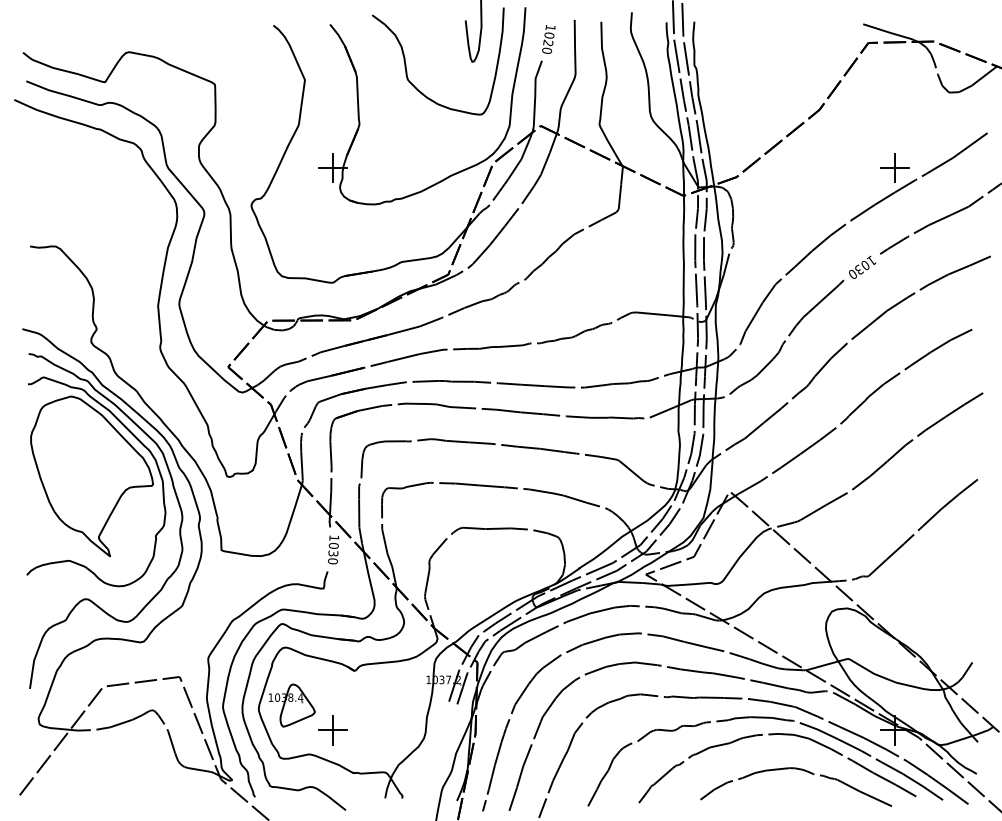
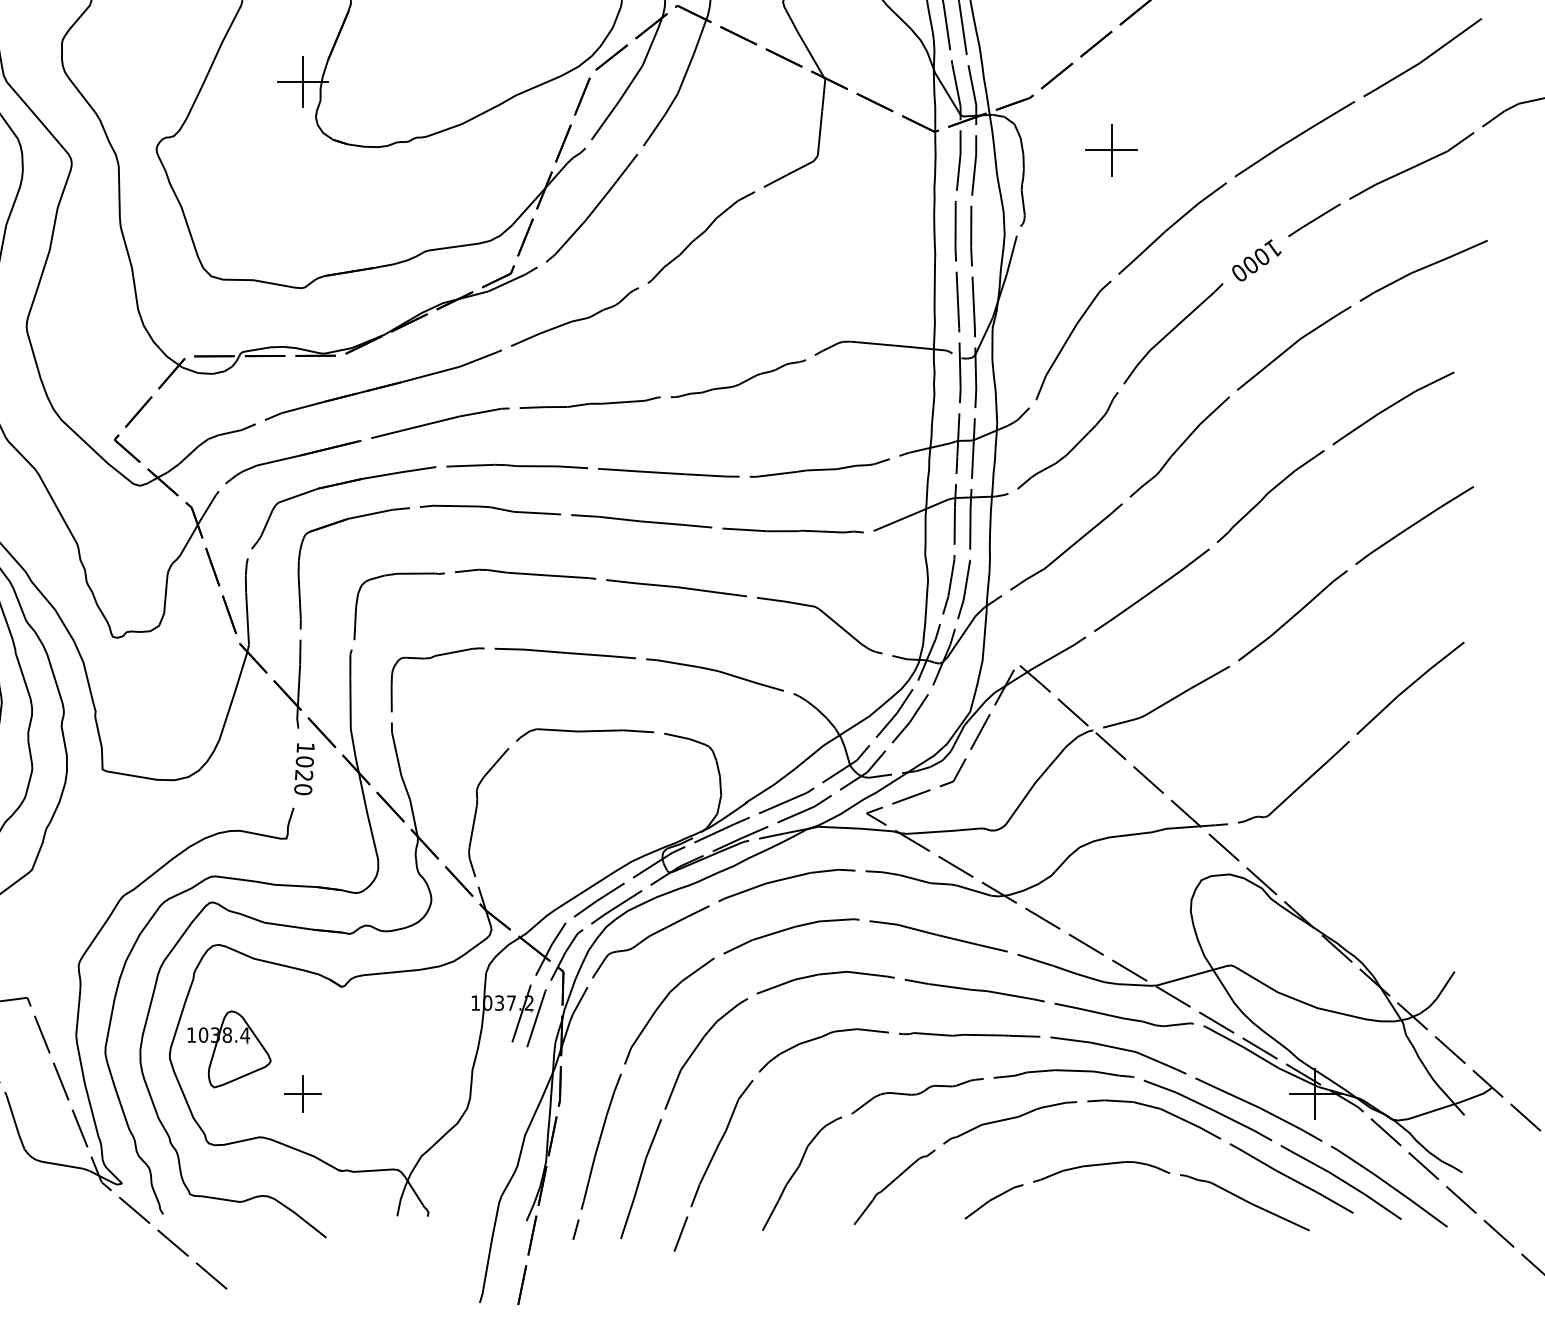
part: (894, 167) -> (1110, 149), moved
text: (859, 268) -> (1251, 262), 1030 -> 1000
text: (332, 553) -> (302, 775), 1030 -> 1020
part: (332, 730) -> (302, 1094), size x0.7

